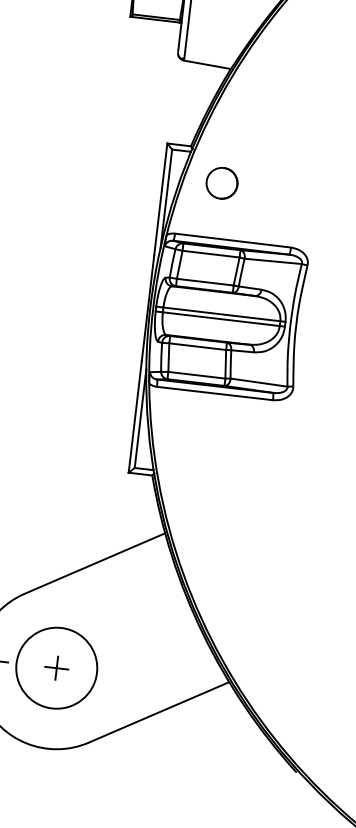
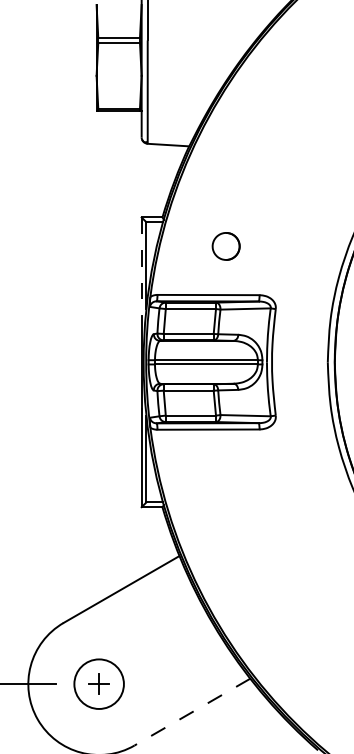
part: (221, 183) -> (225, 246), moved
line: (160, 200) -> (141, 267), solid -> dashed
circle: (56, 667) -> (98, 683), size x0.7
line: (159, 712) -> (192, 712), solid -> dashed

